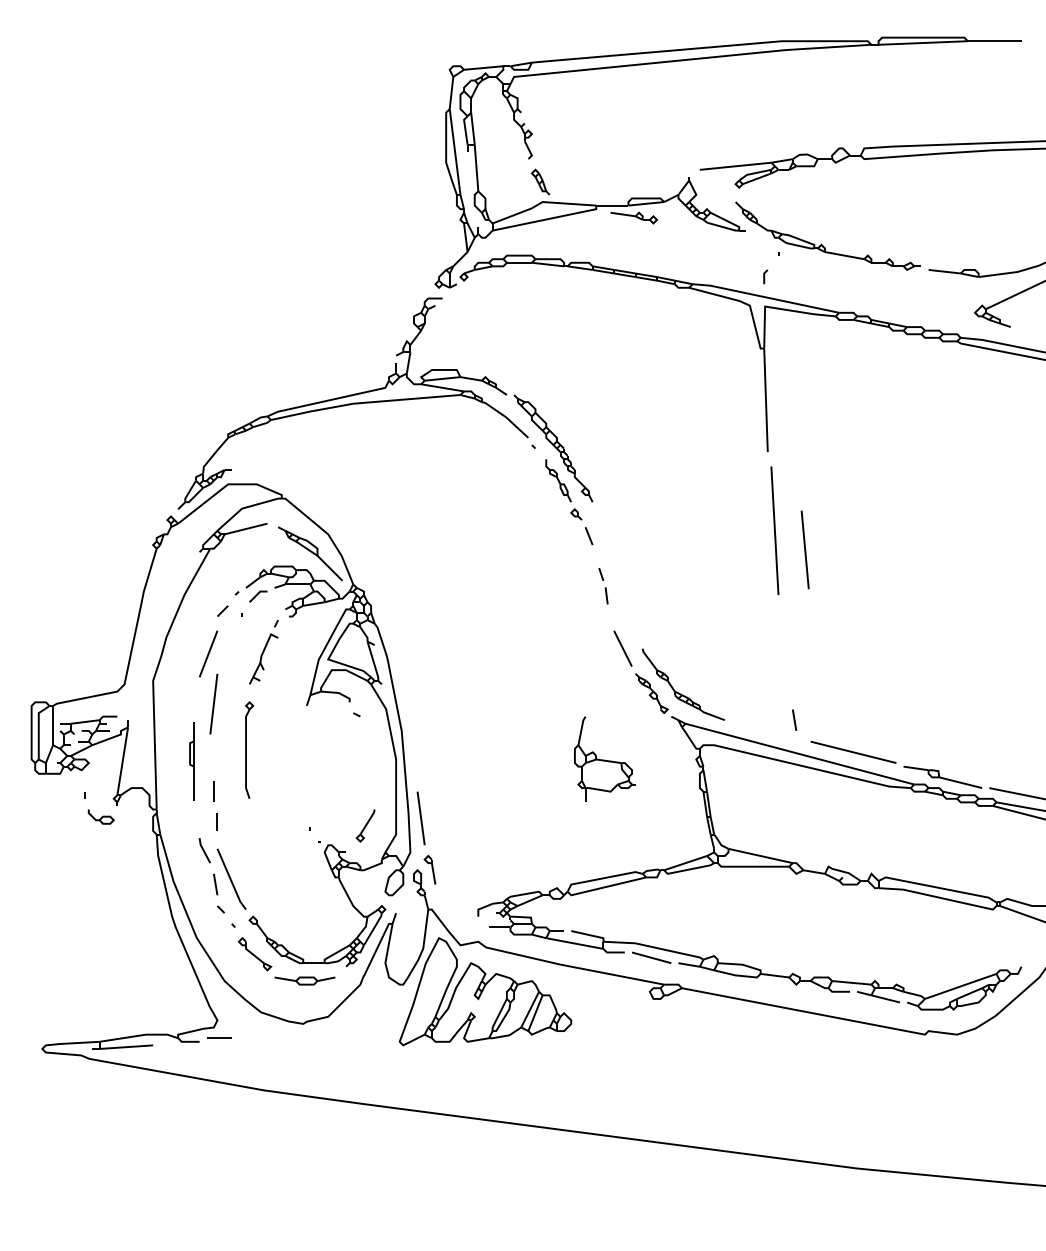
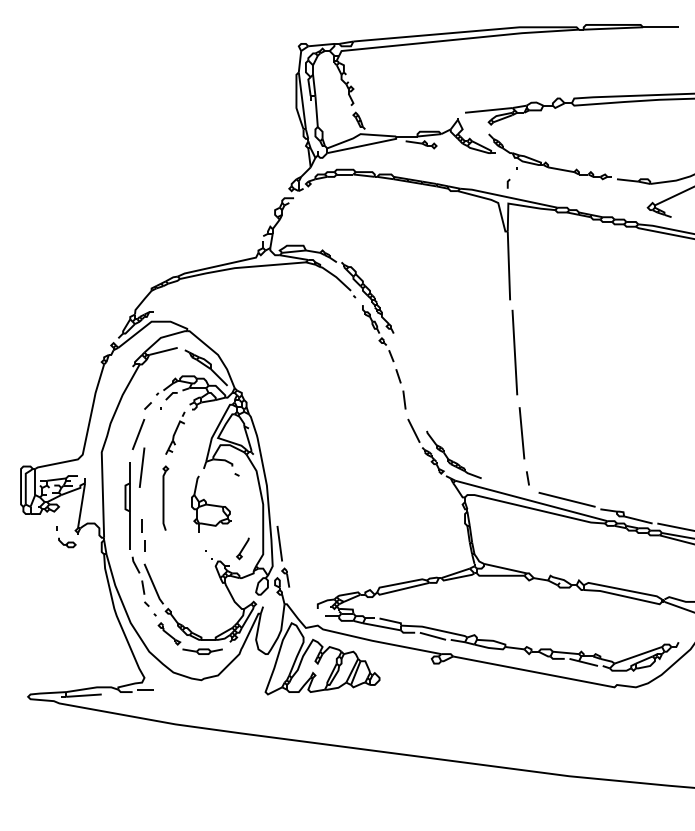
line: (804, 550) -> (521, 433), moved
part: (602, 586) -> (400, 389), size x1.67
part: (604, 757) -> (211, 503), moved
part: (191, 760) -> (127, 505), size x1.67

